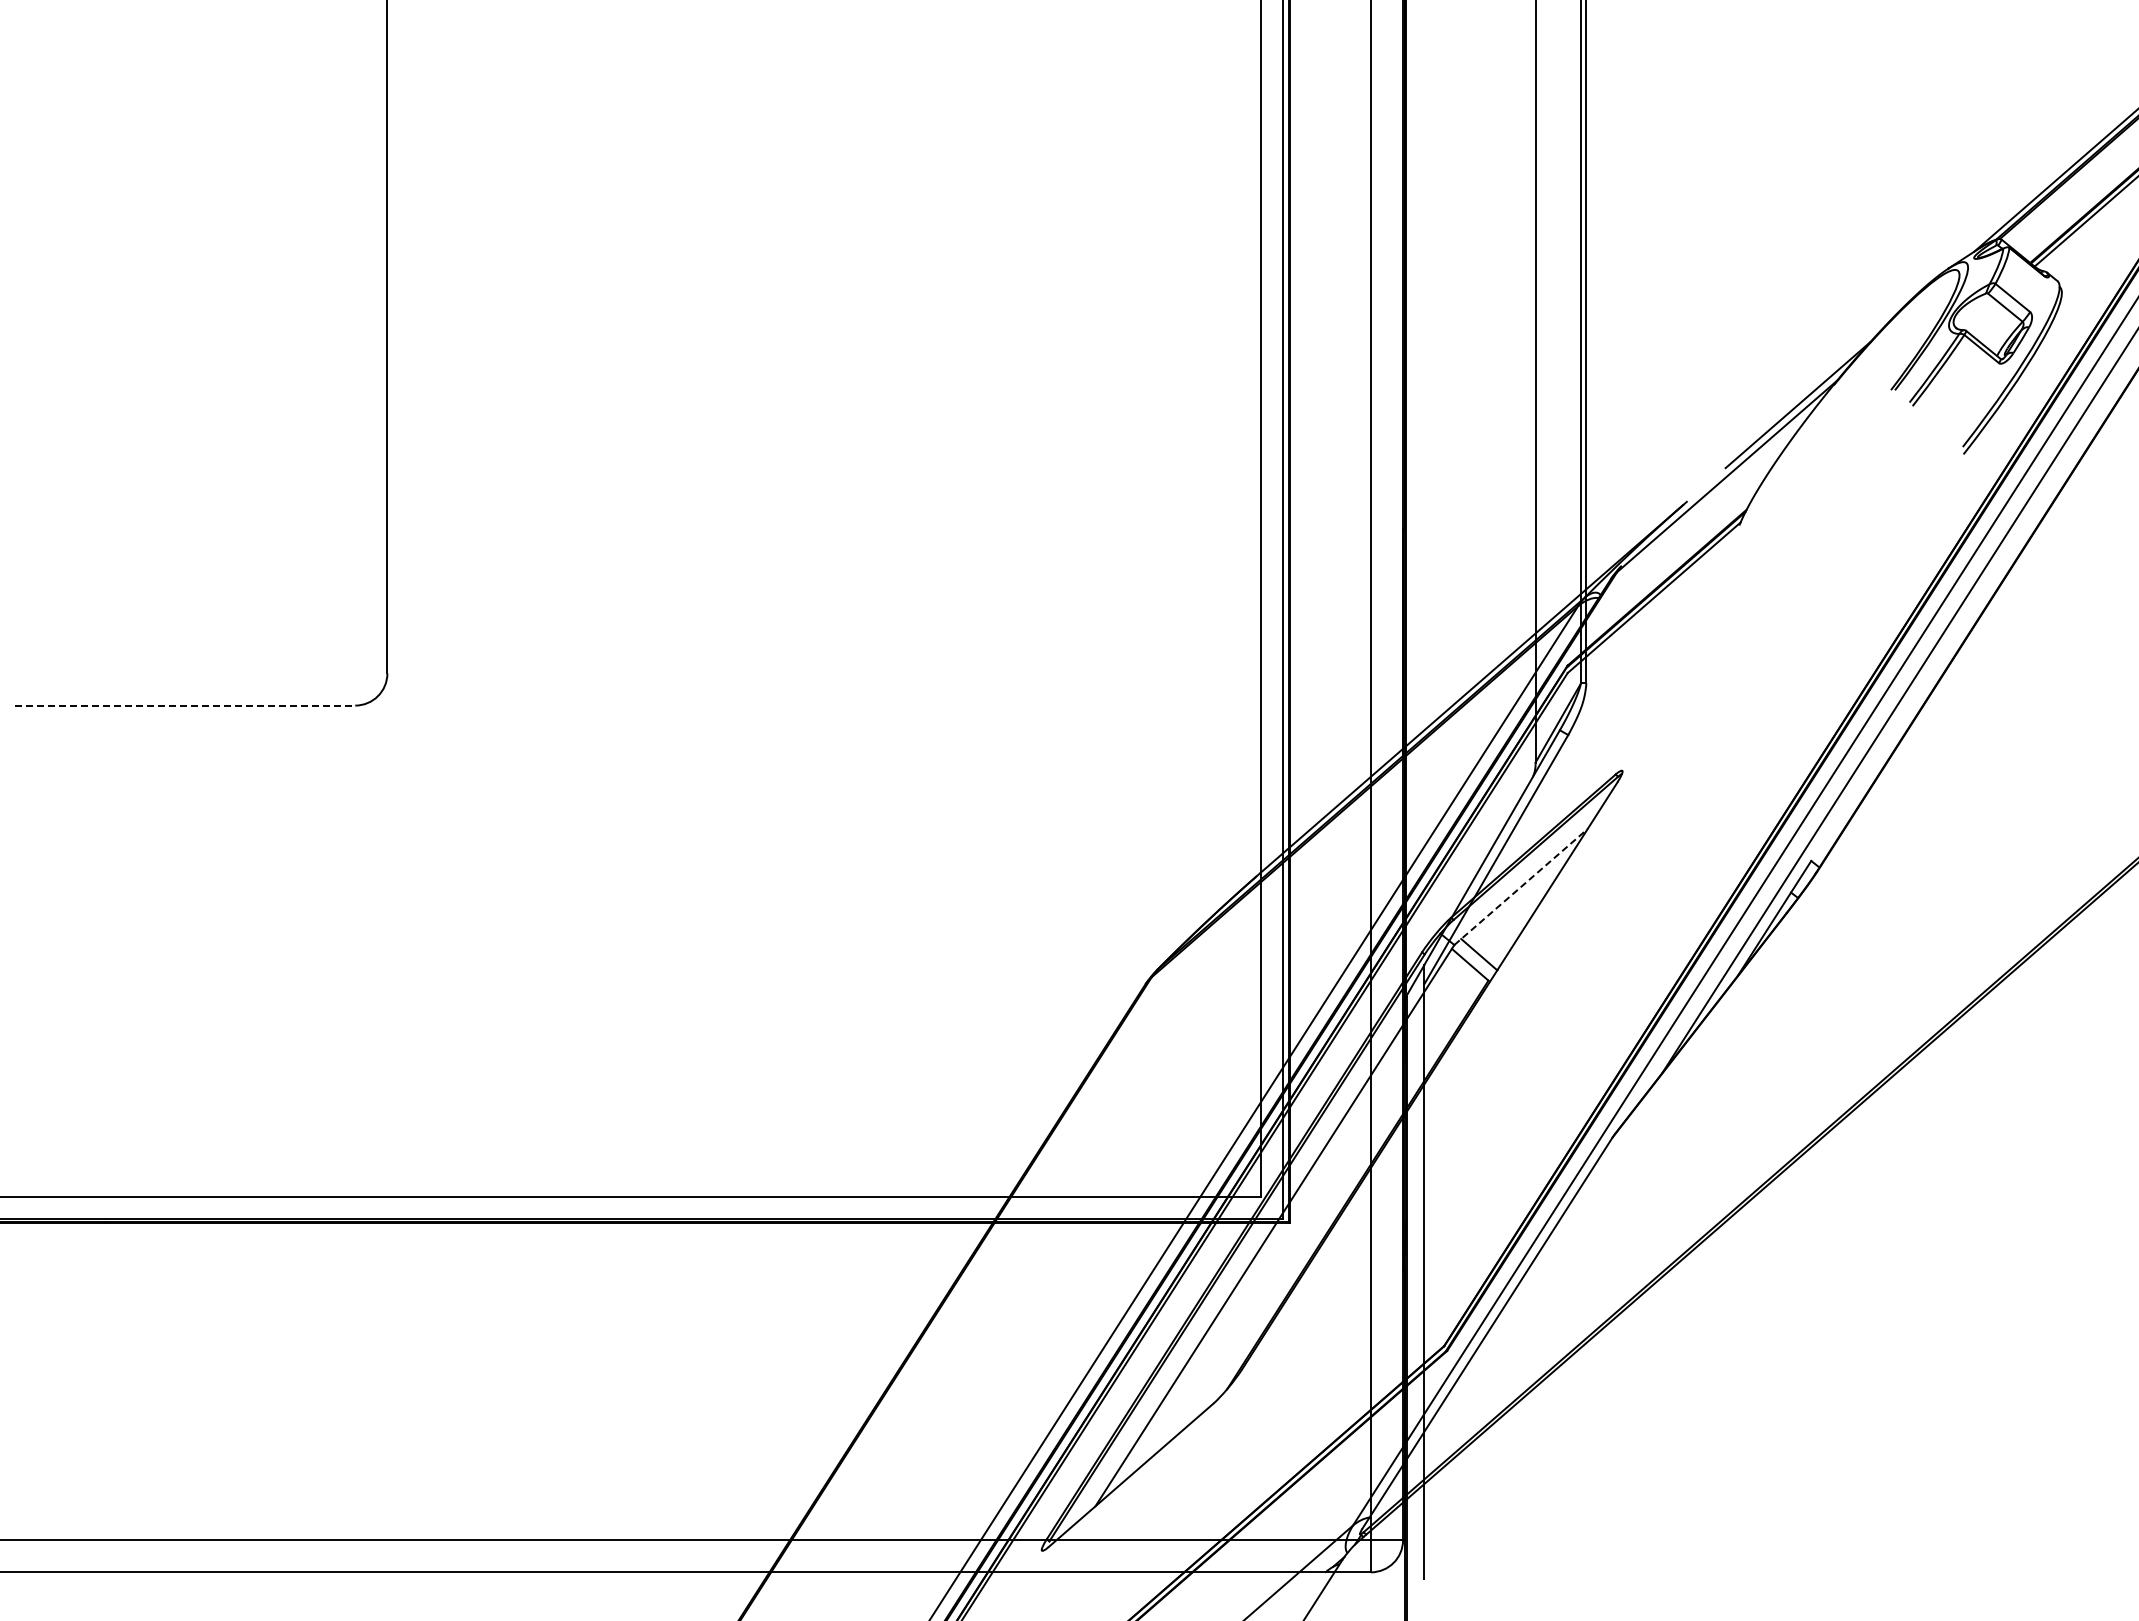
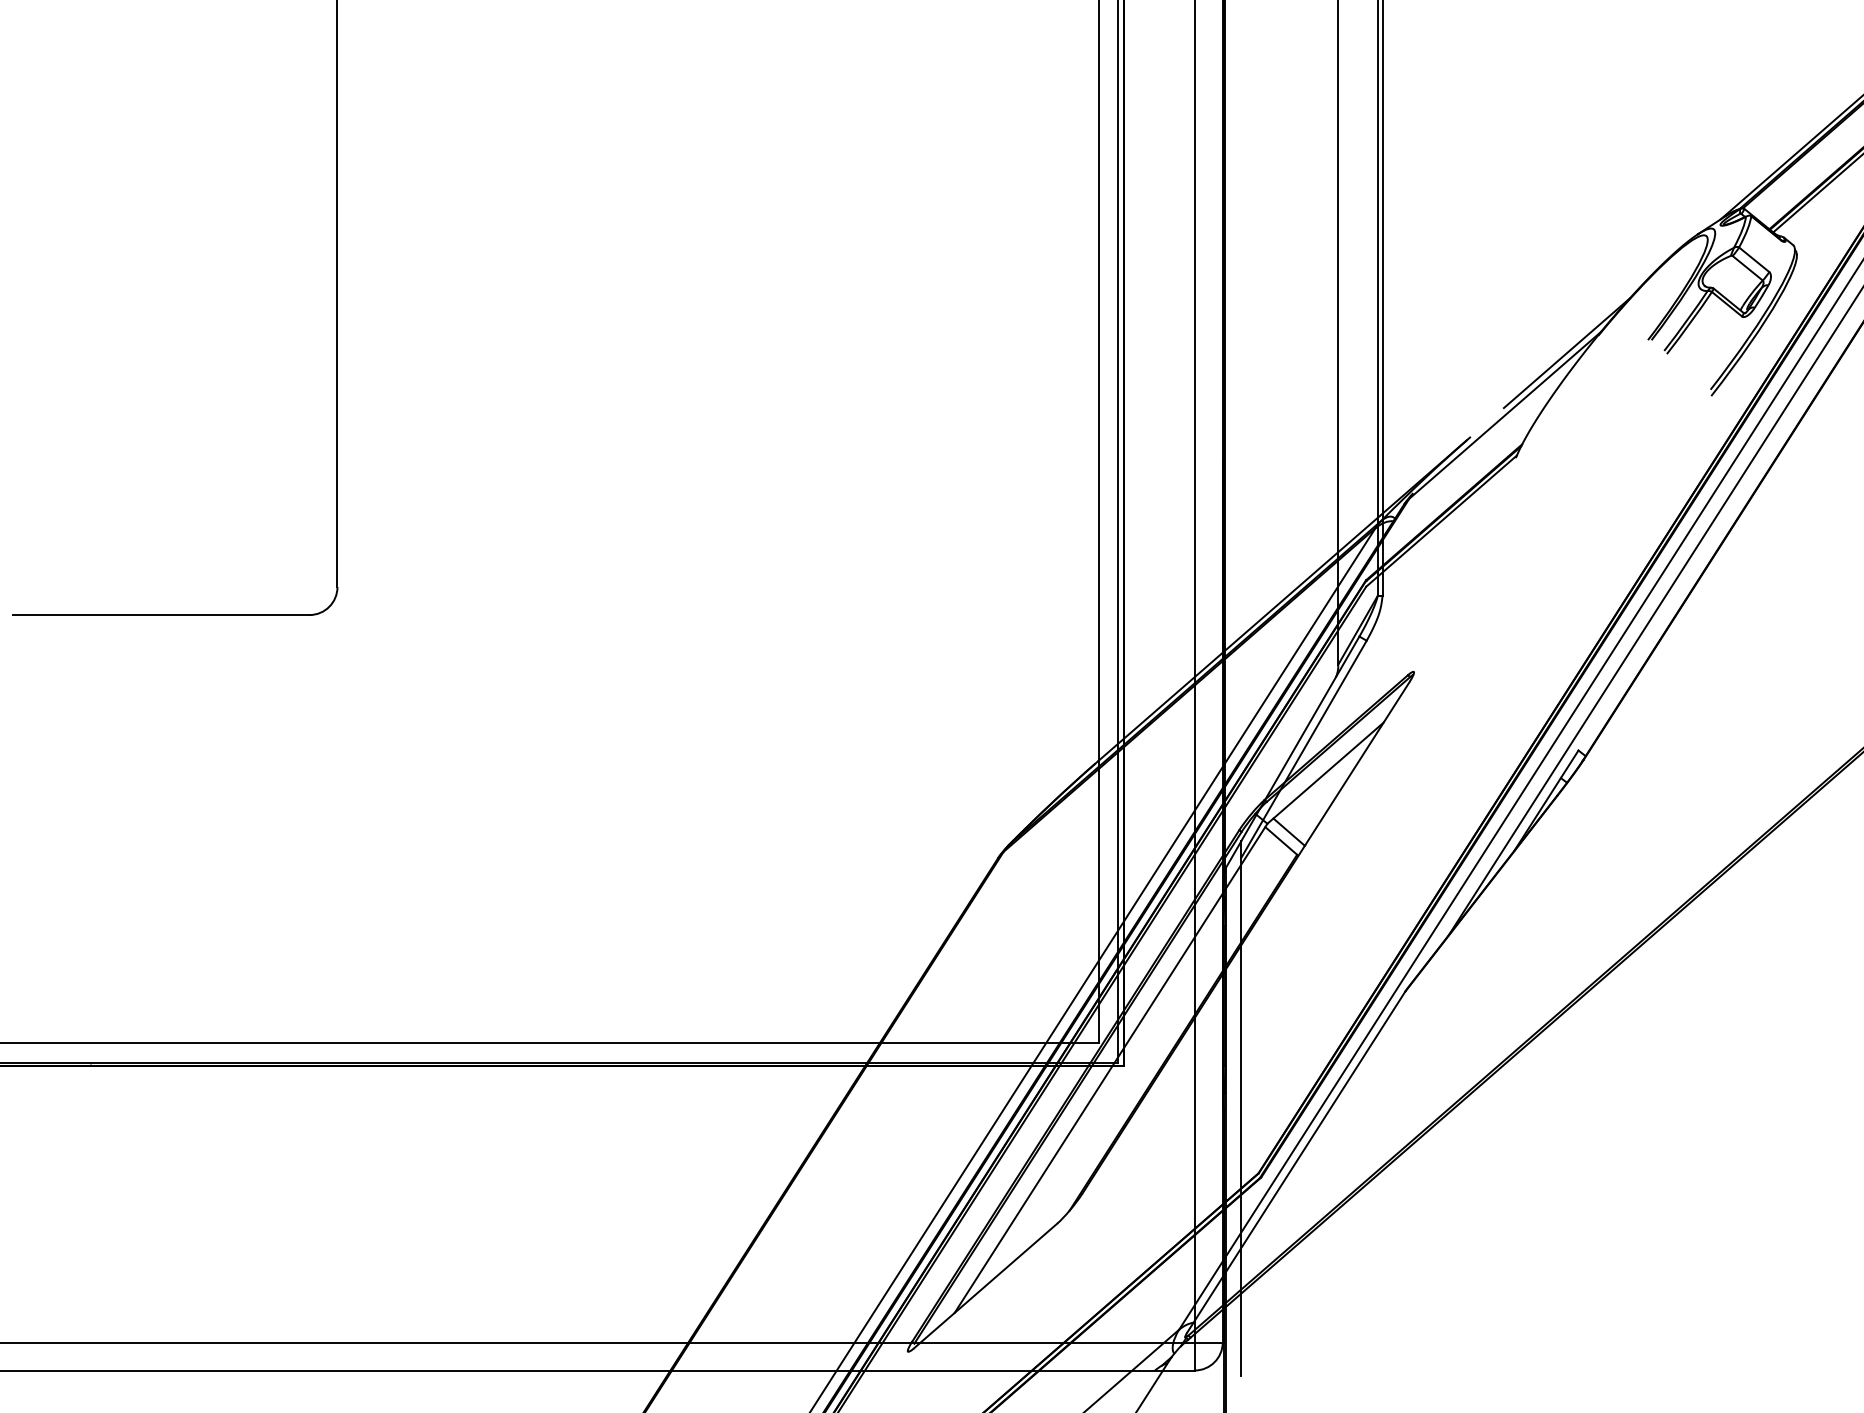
line: (185, 705) -> (161, 614), dashed -> solid
line: (1521, 886) -> (1325, 772), dashed -> solid

